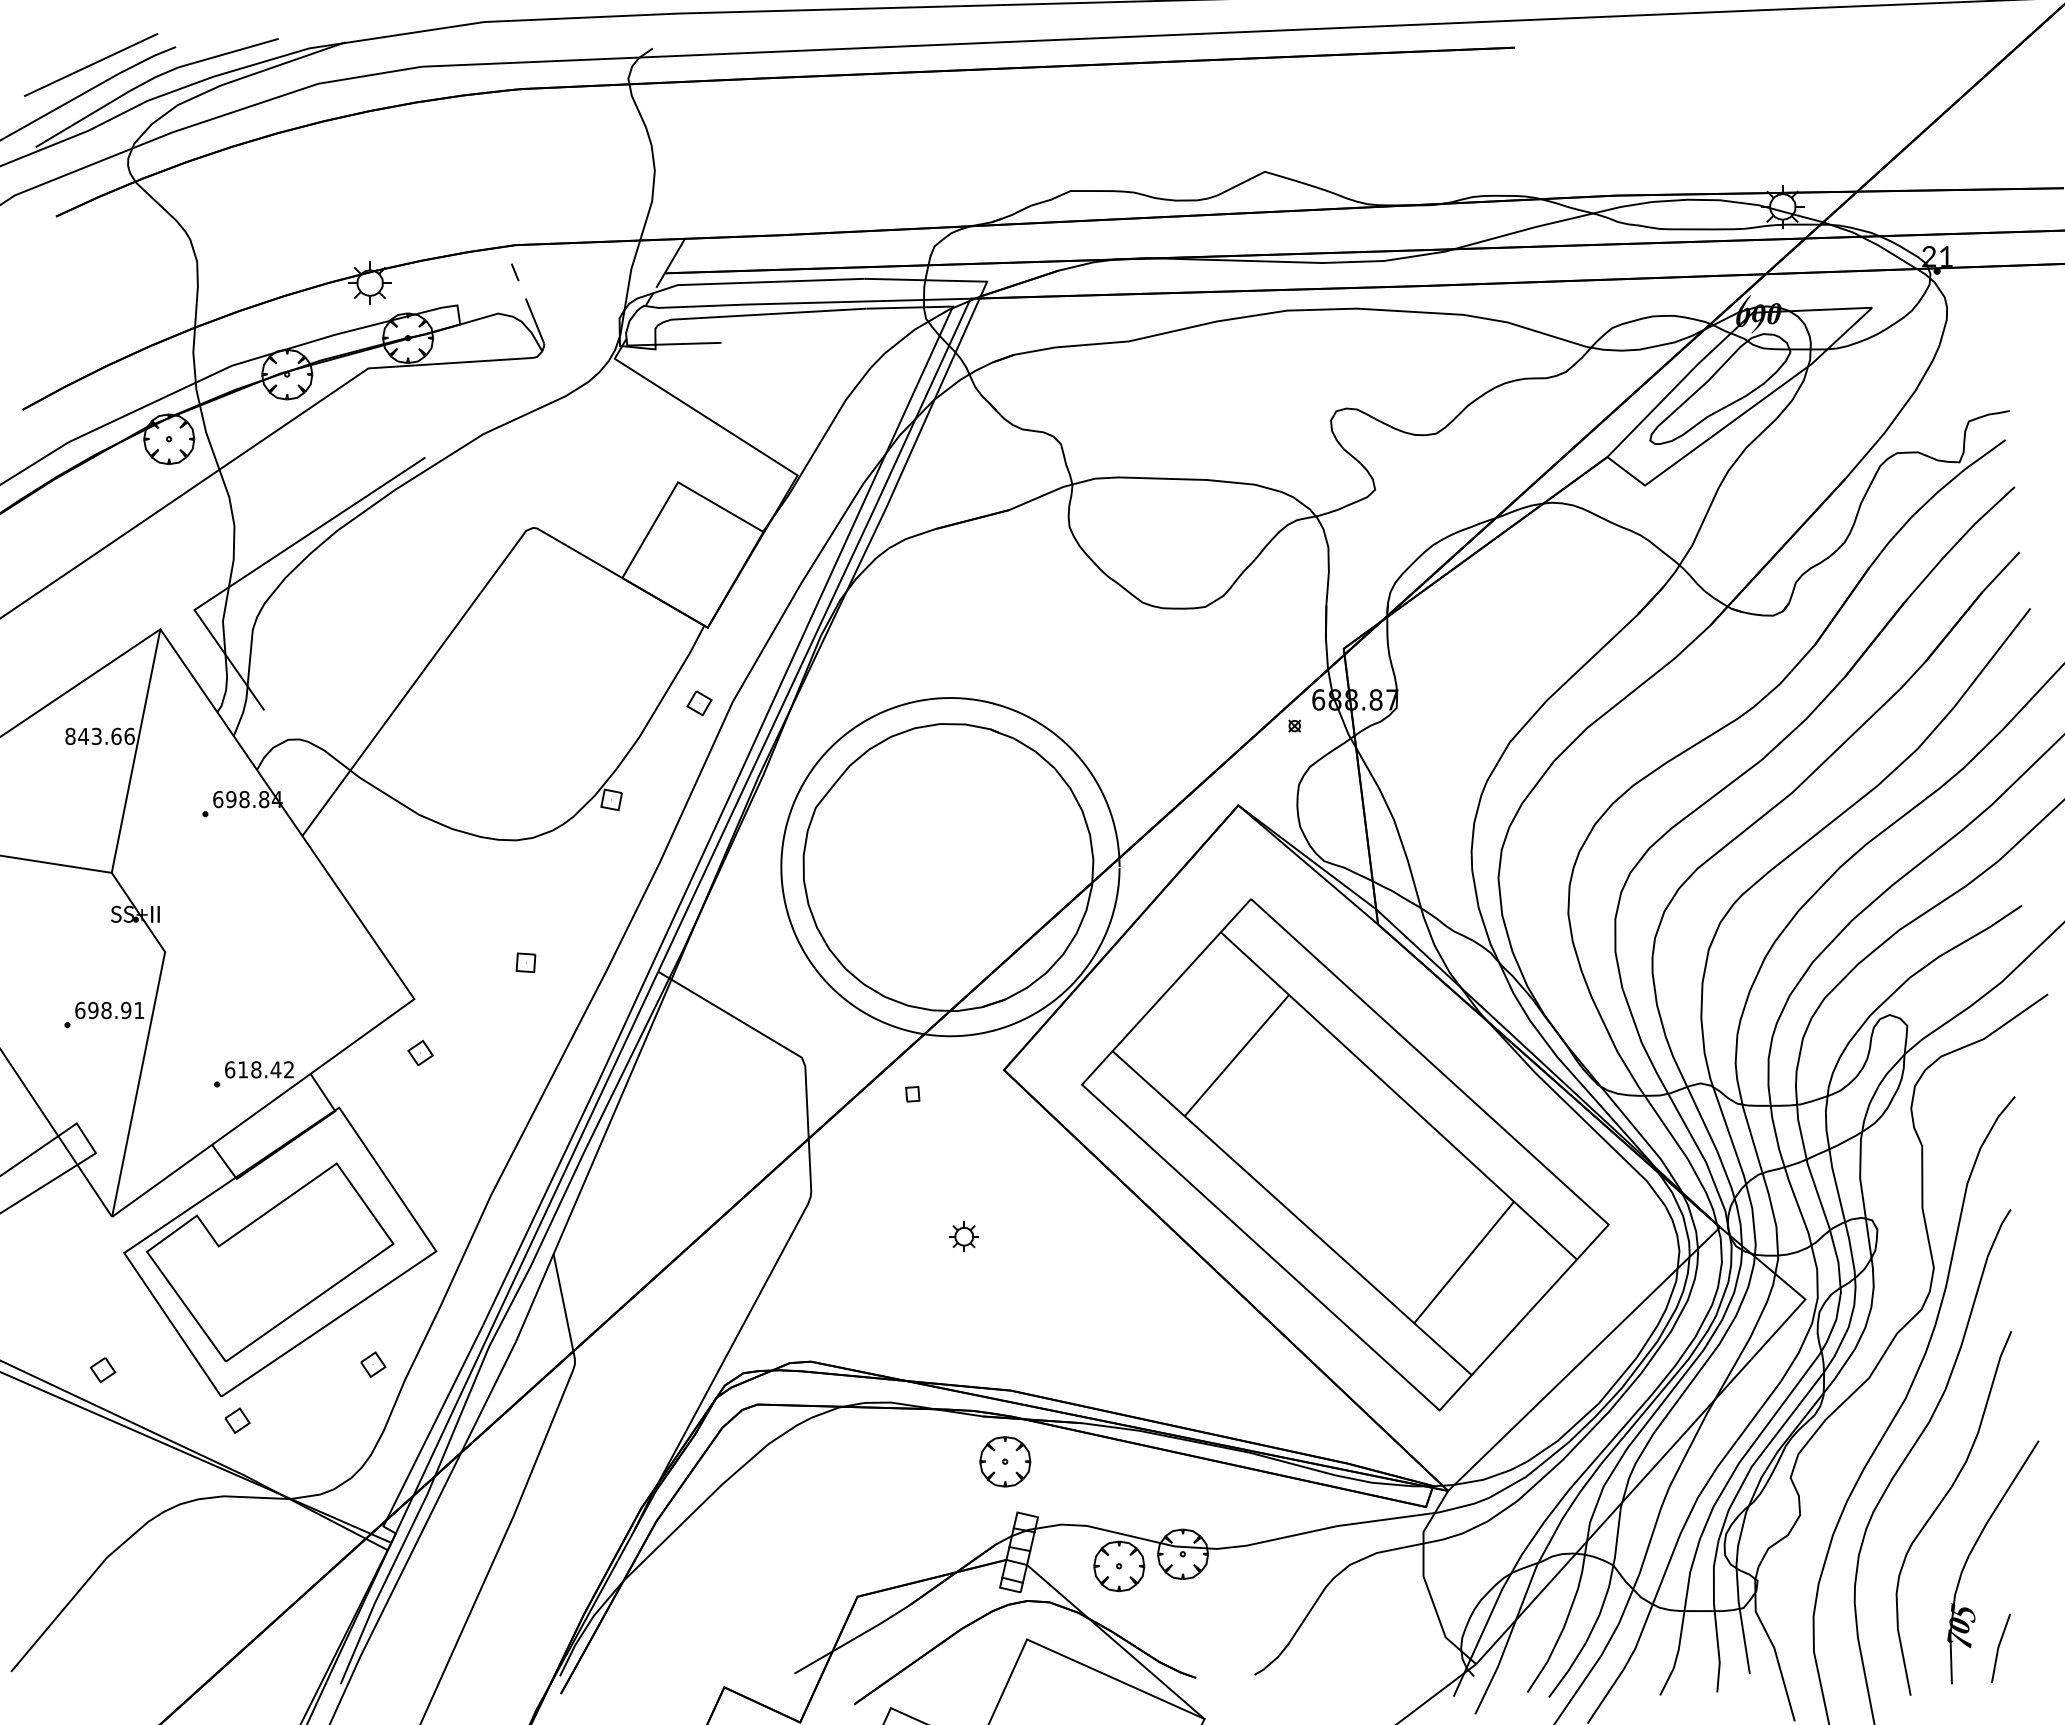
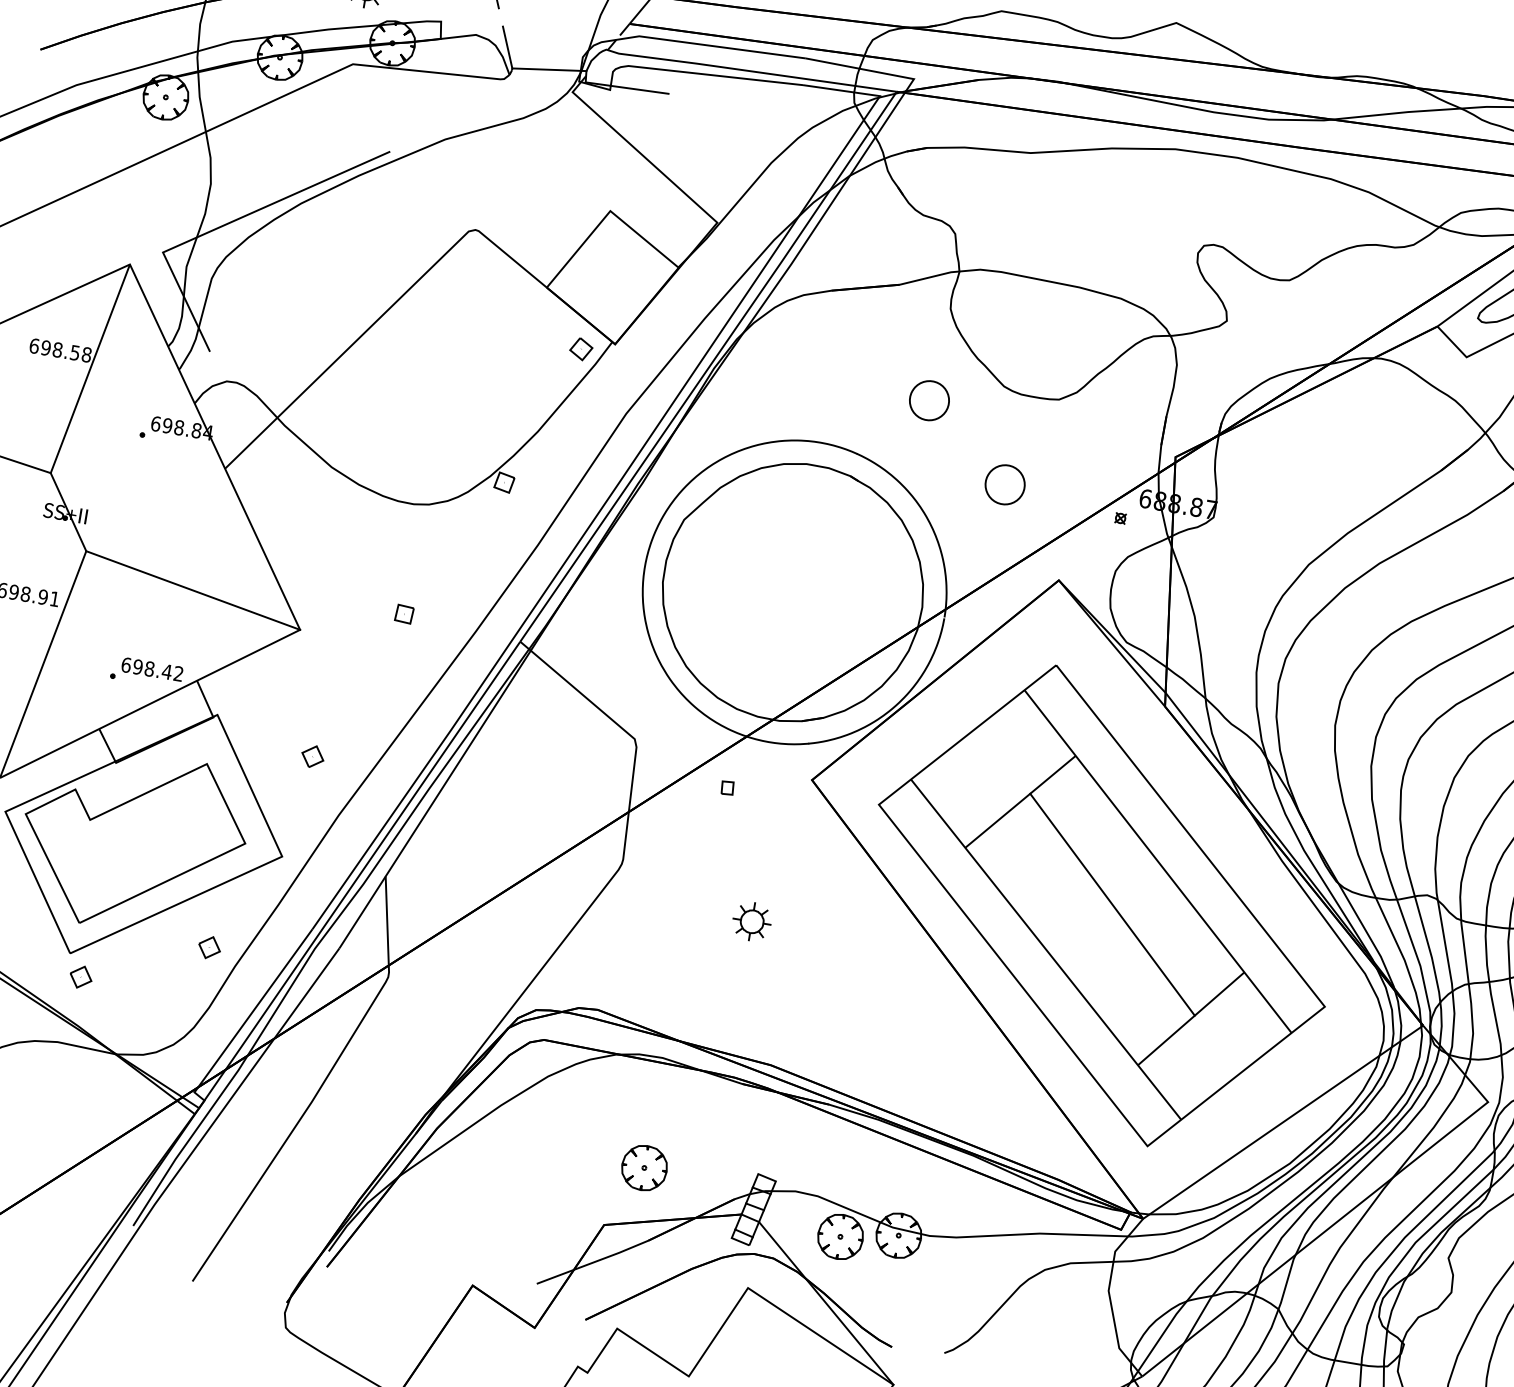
line: (585, 338) -> (549, 69), added
part: (1062, 631) -> (928, 400), added
part: (699, 703) -> (581, 349), moved
part: (1161, 710) -> (1004, 484), added
text: (99, 736) -> (60, 350), 843.66 -> 698.58
line: (289, 975) -> (193, 590), added
part: (420, 1052) -> (312, 756), moved
text: (243, 1069) -> (138, 666), 618.42 -> 698.42
line: (1356, 1151) -> (1112, 904), added
part: (963, 1236) -> (751, 921), size x1.43
part: (1005, 1461) -> (644, 1167), moved

